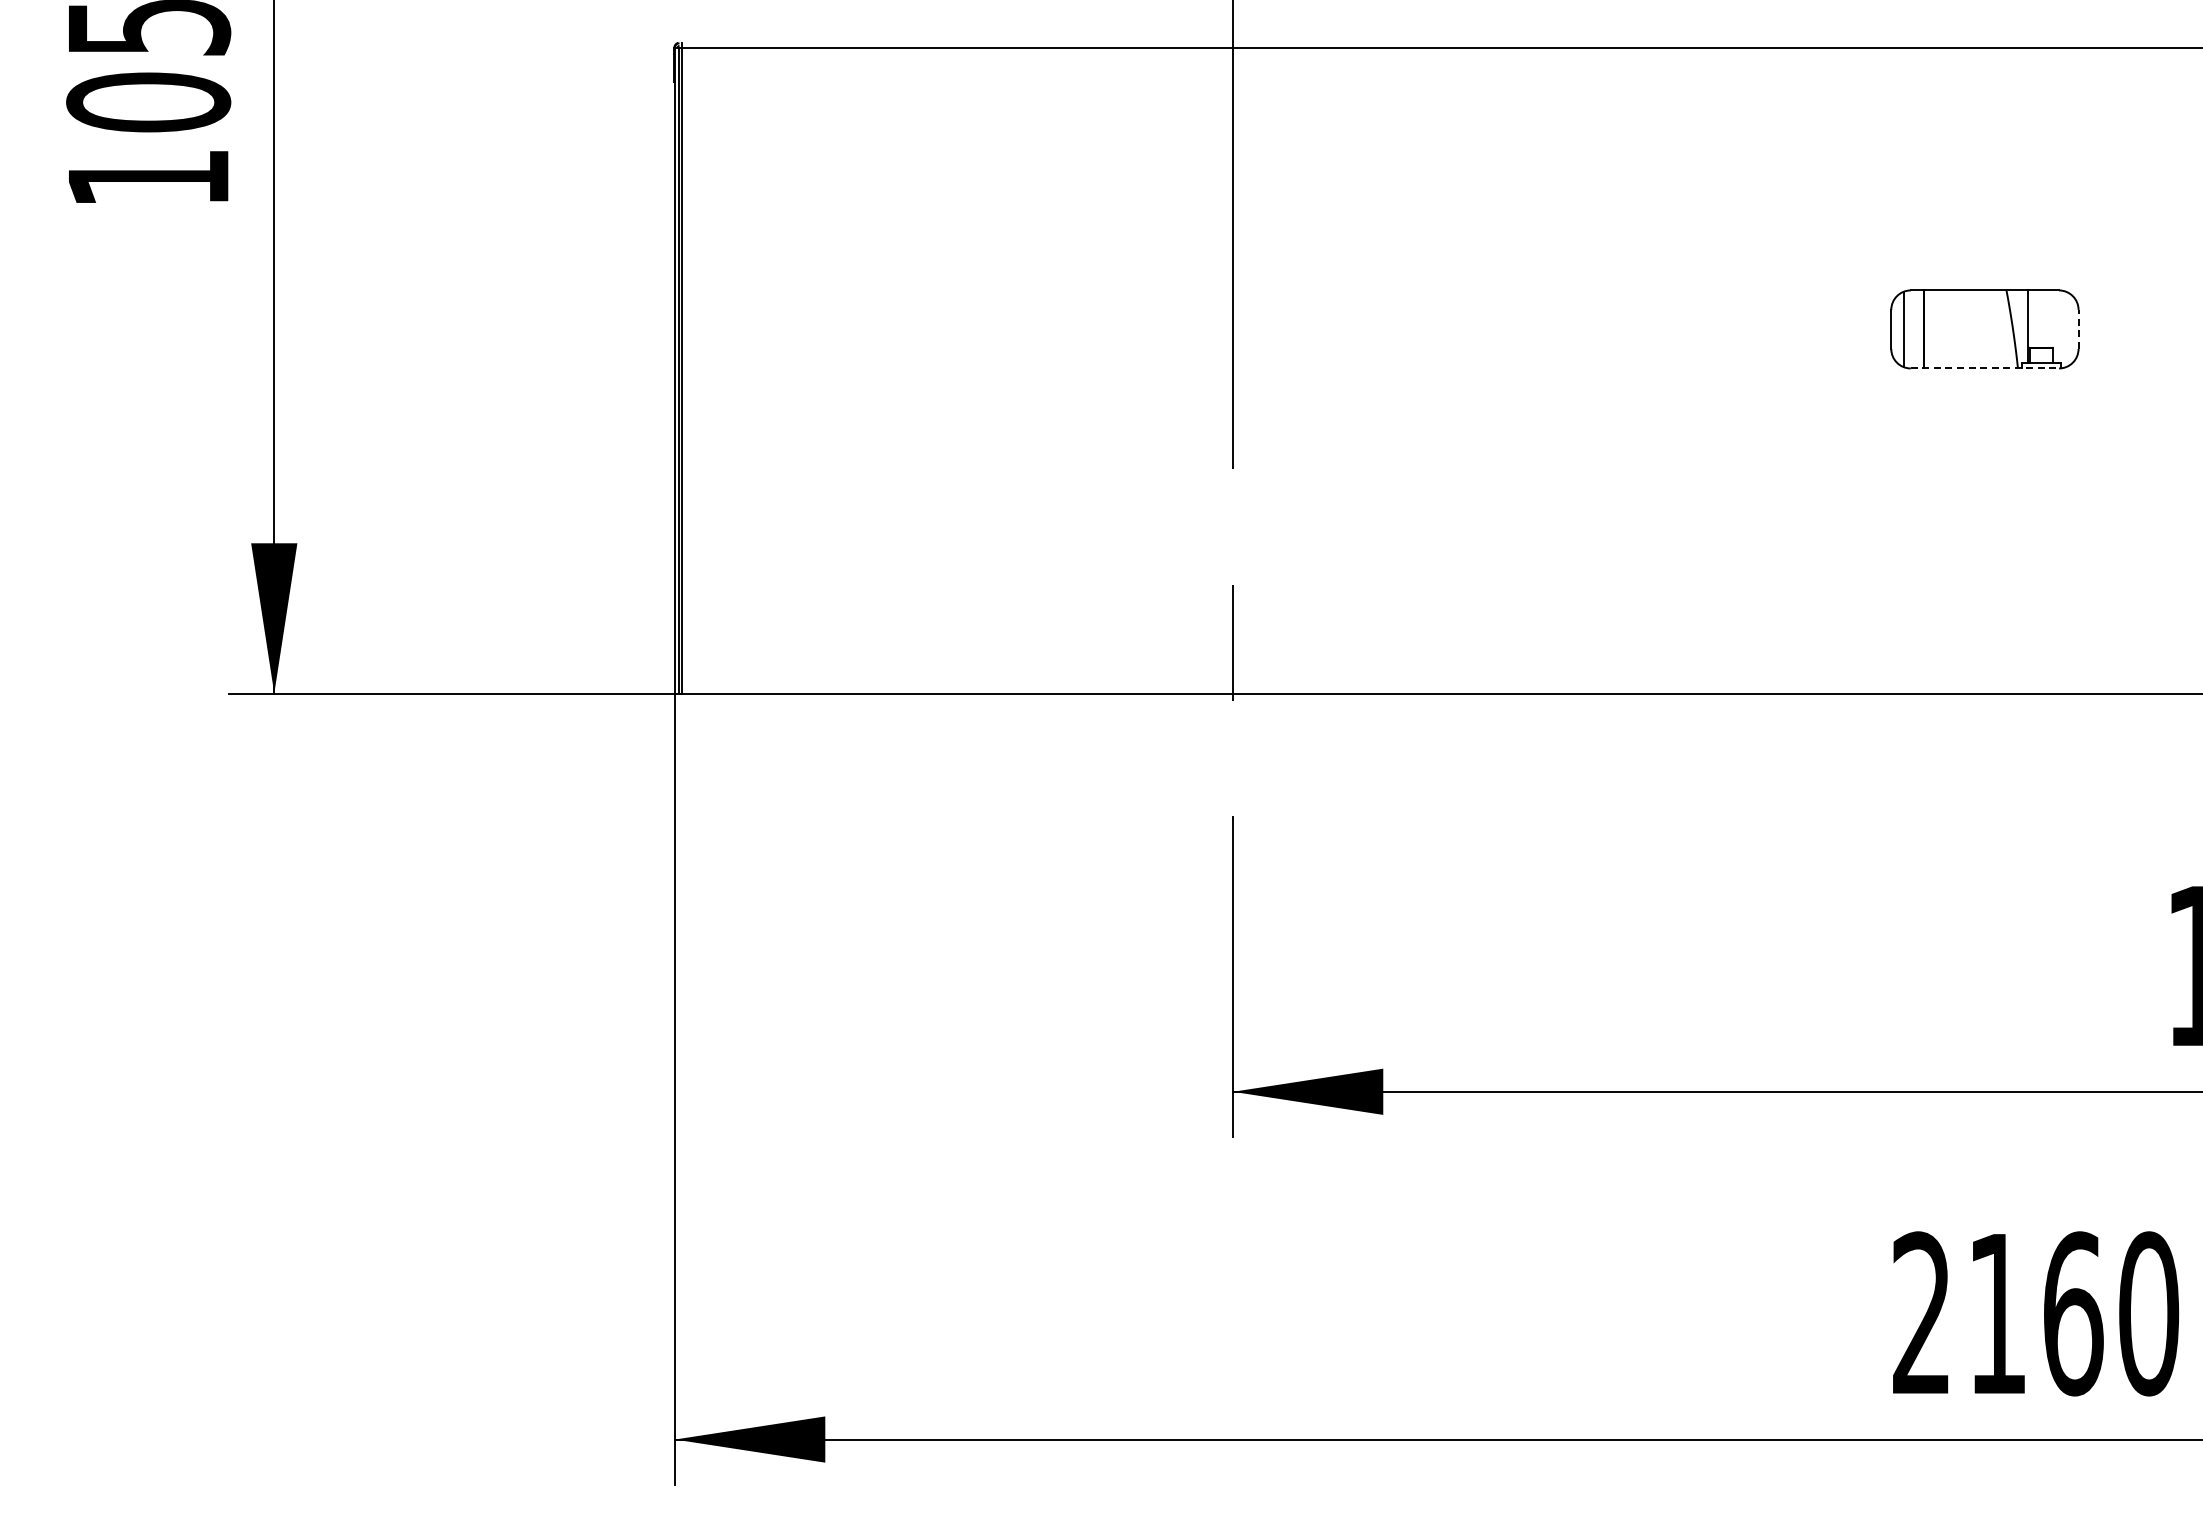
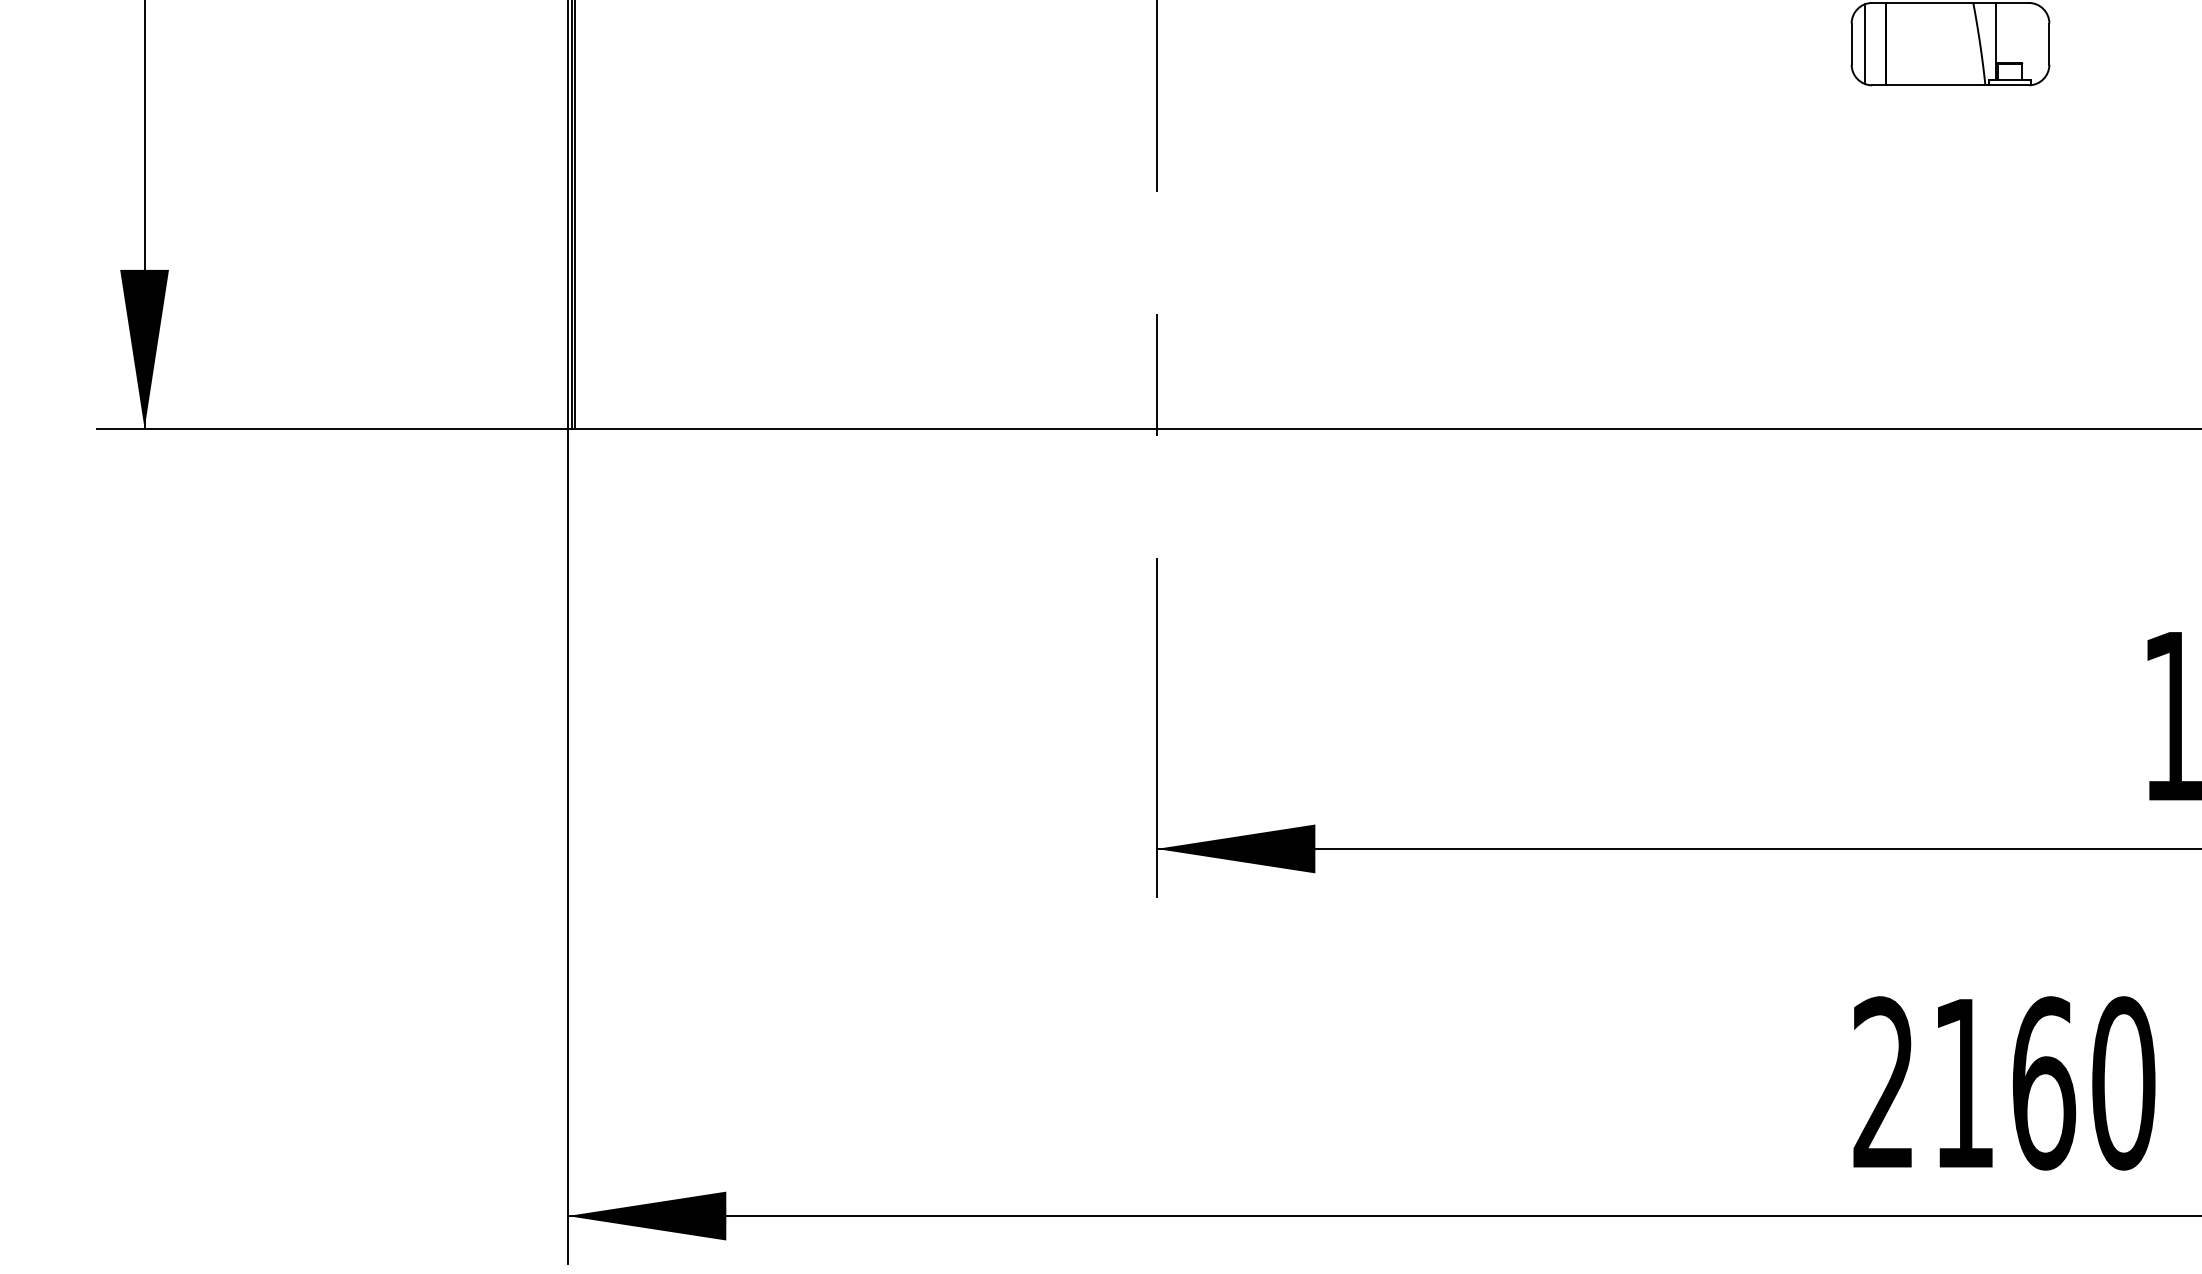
line: (2078, 329) -> (2049, 44), dashed -> solid
line: (1985, 368) -> (1951, 85), dashed -> solid

